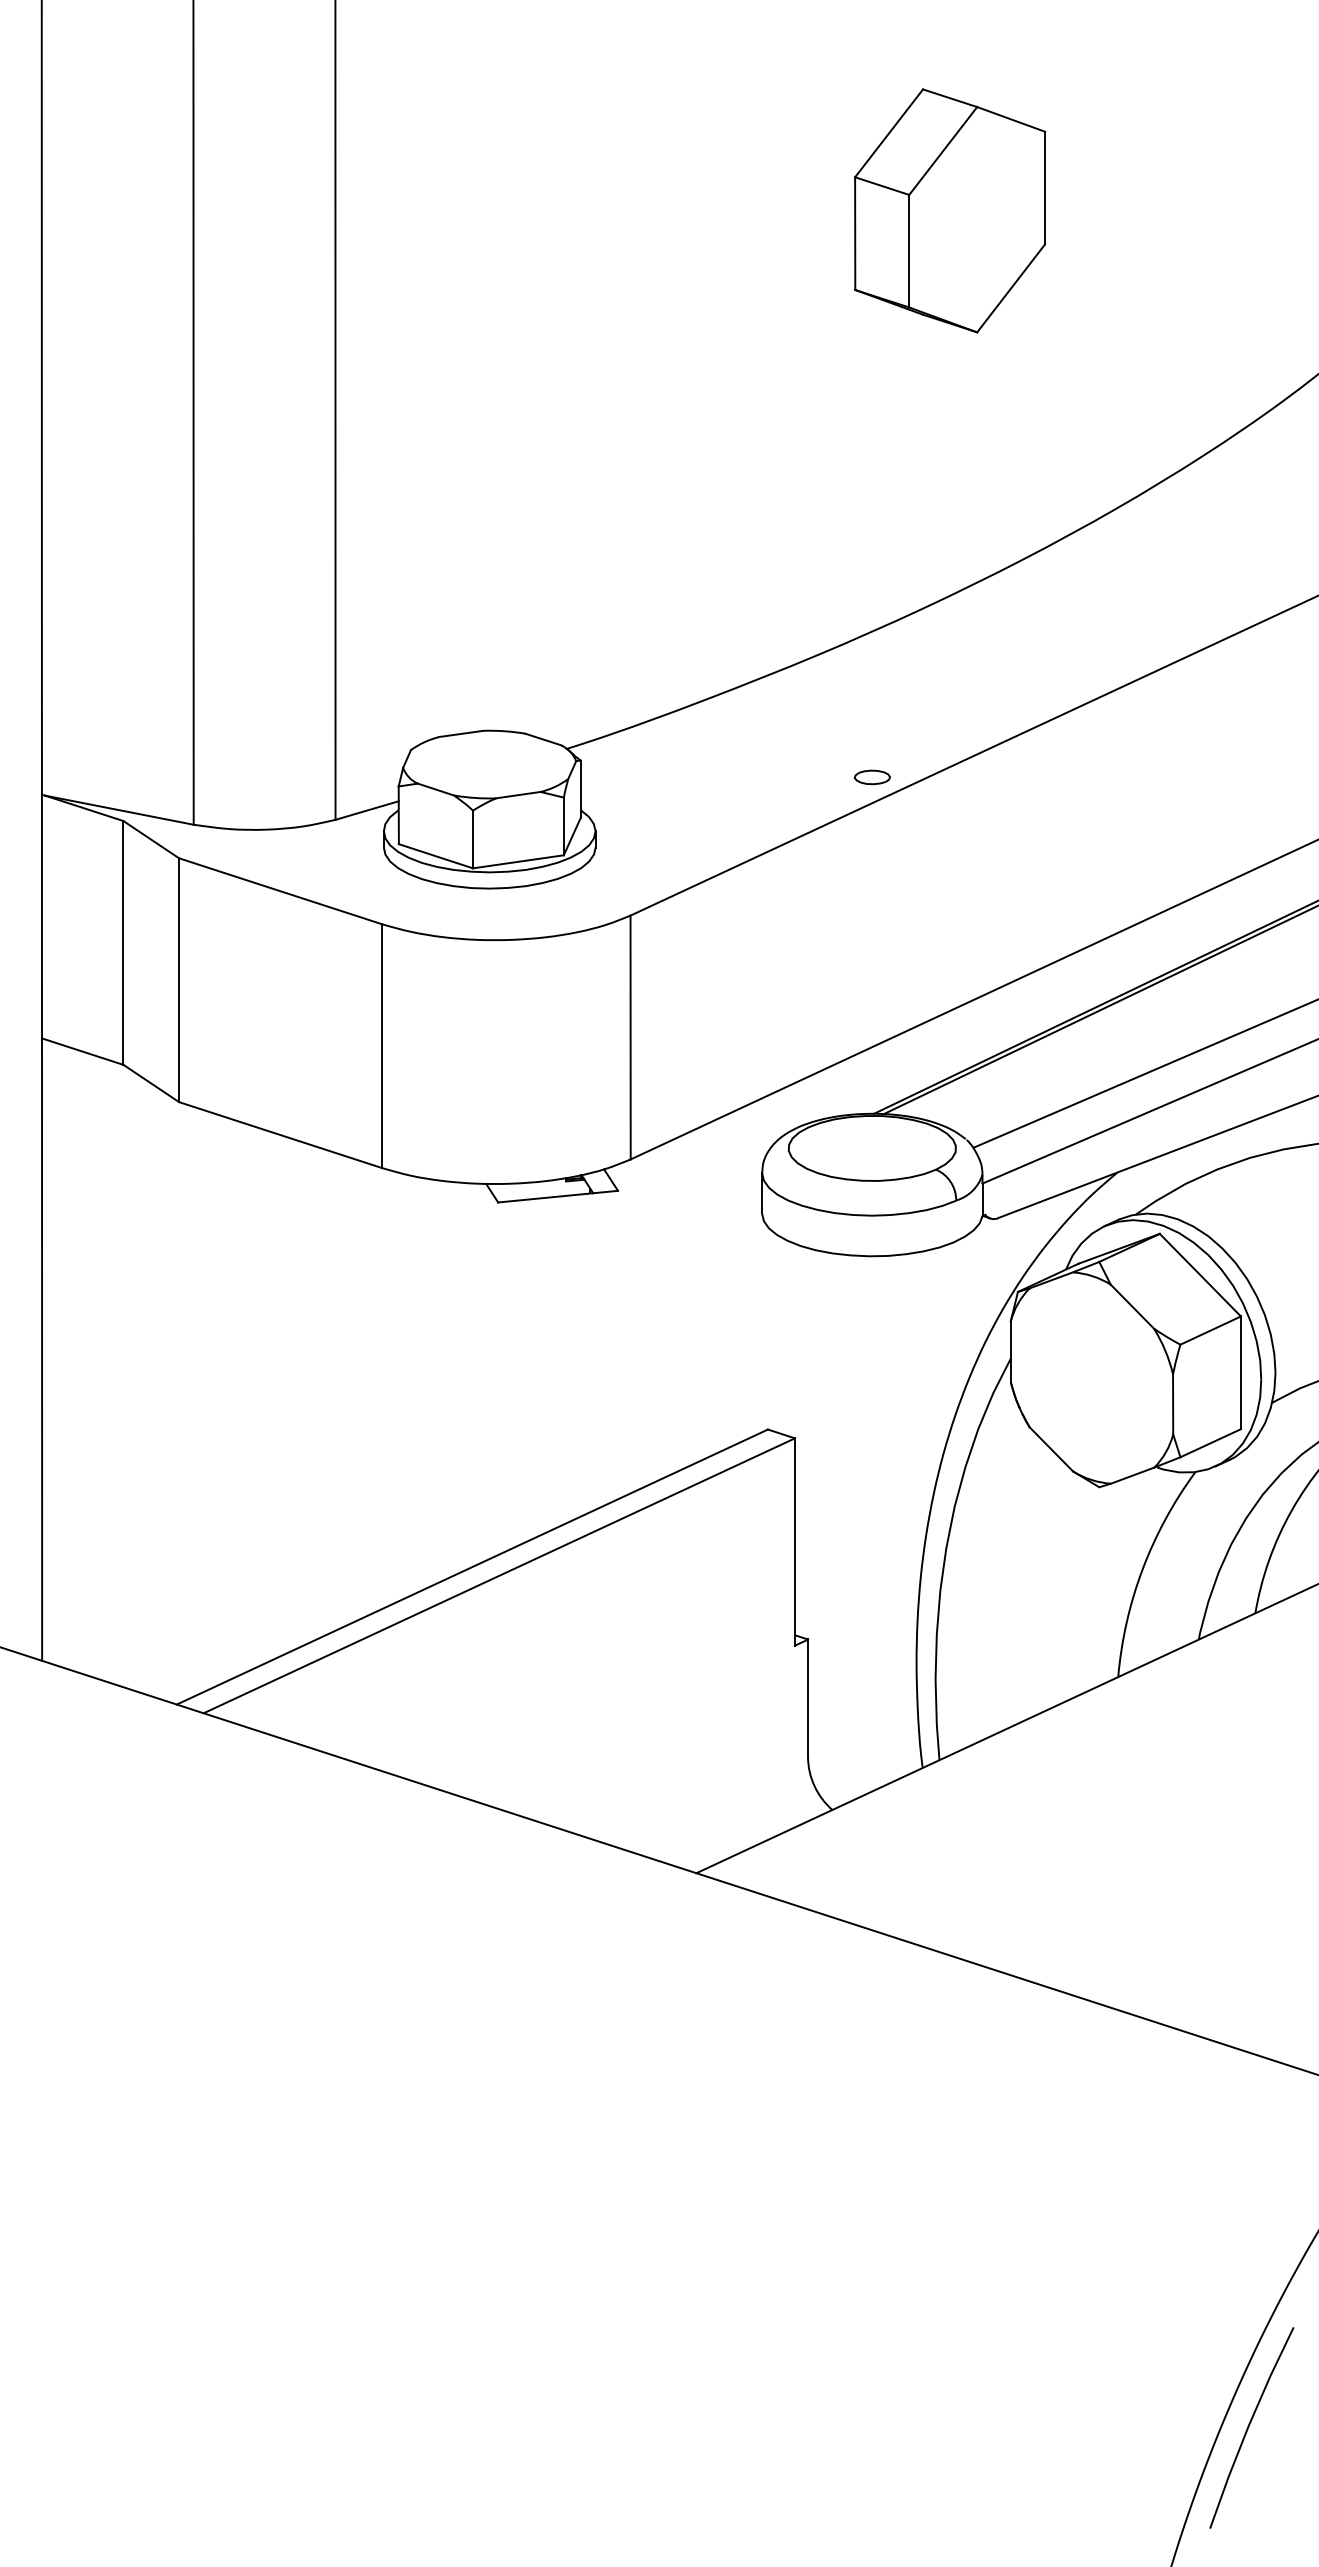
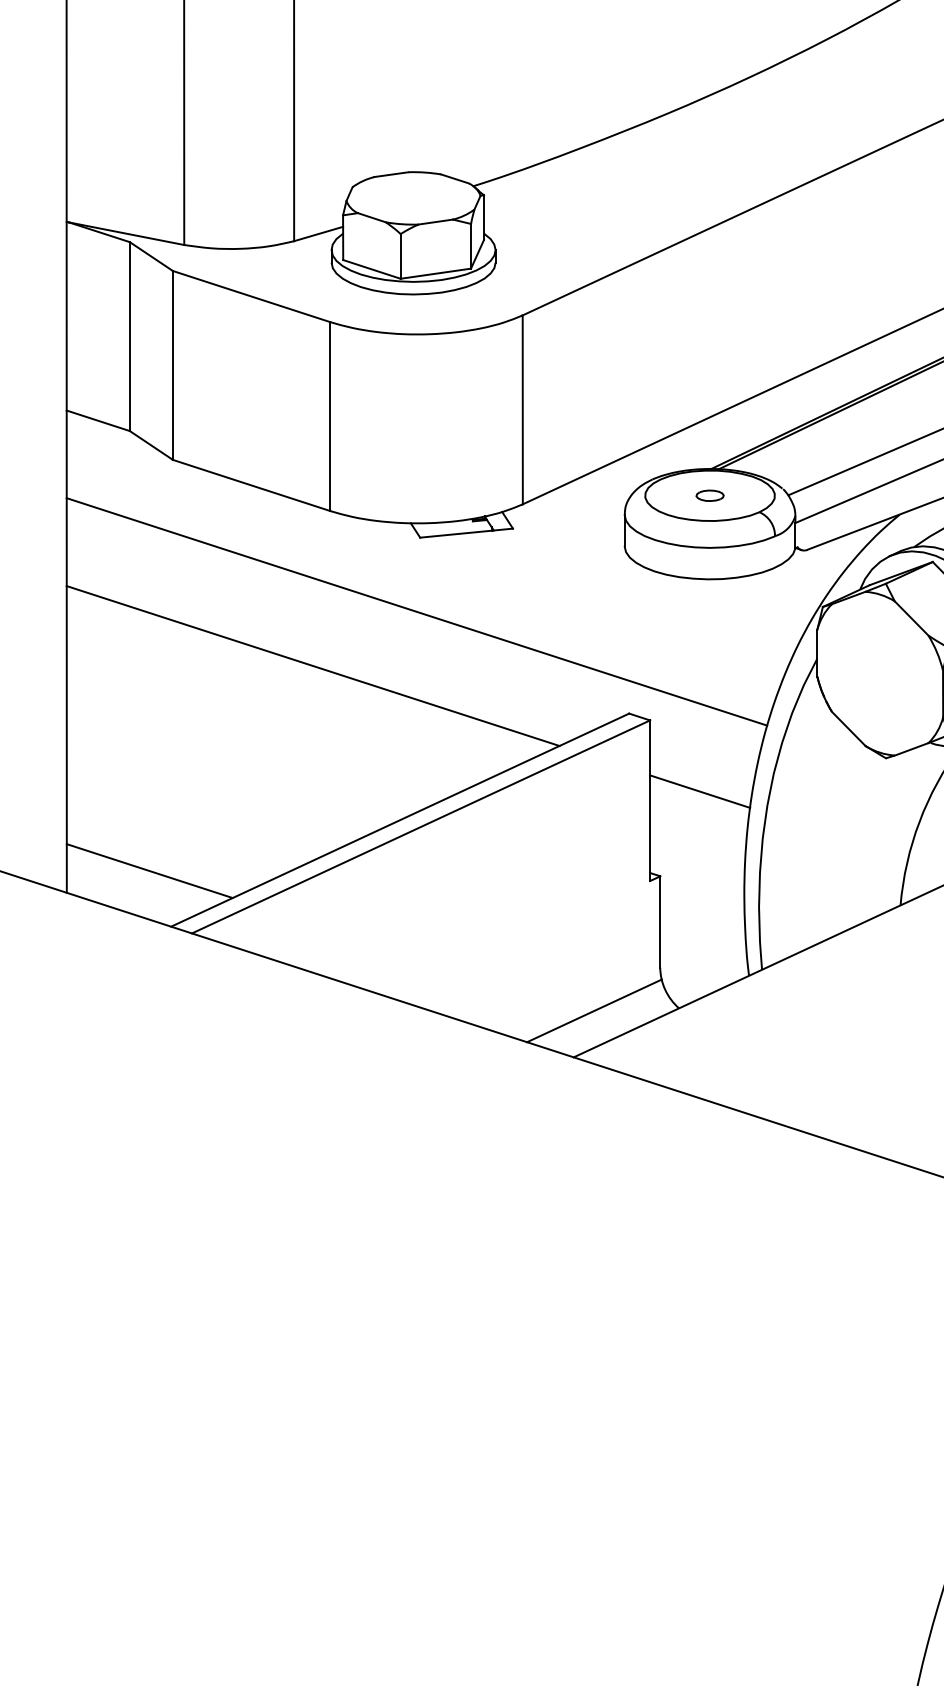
part: (872, 777) -> (710, 495), moved
line: (493, 1298) -> (416, 612), added
line: (359, 1367) -> (312, 665), added
line: (859, 1530) -> (700, 791), added
line: (149, 1632) -> (150, 870), added
line: (722, 1812) -> (593, 1010), added

